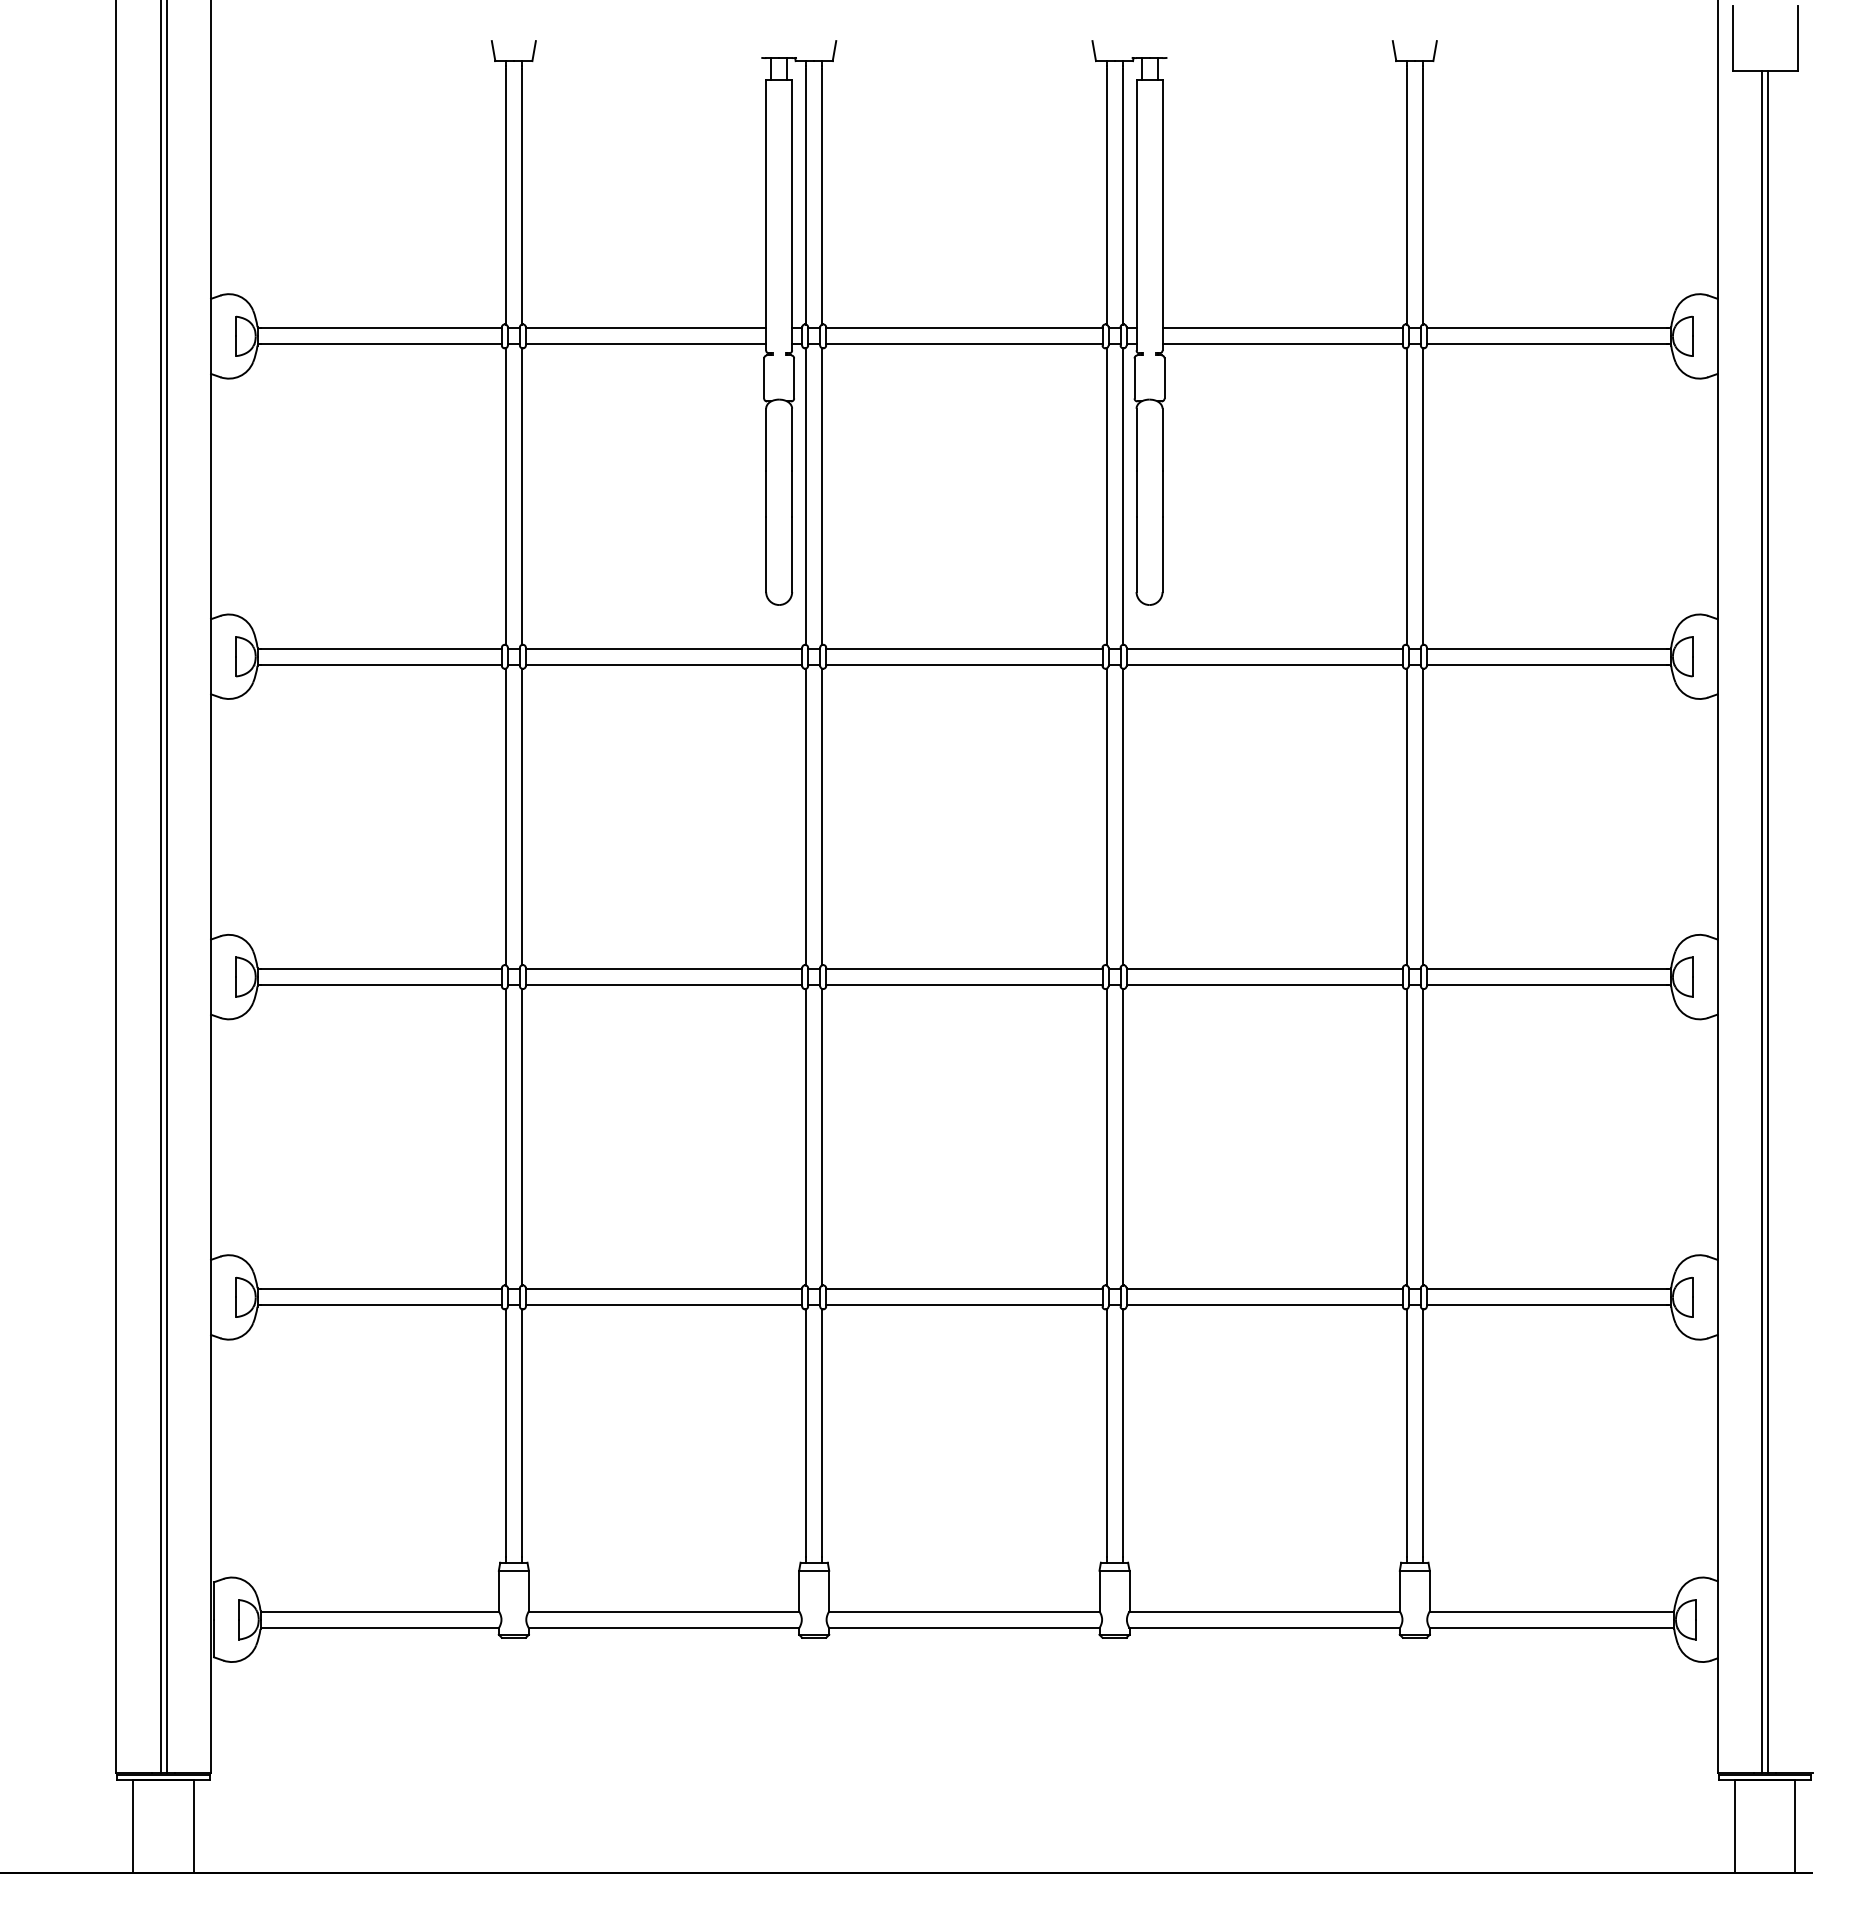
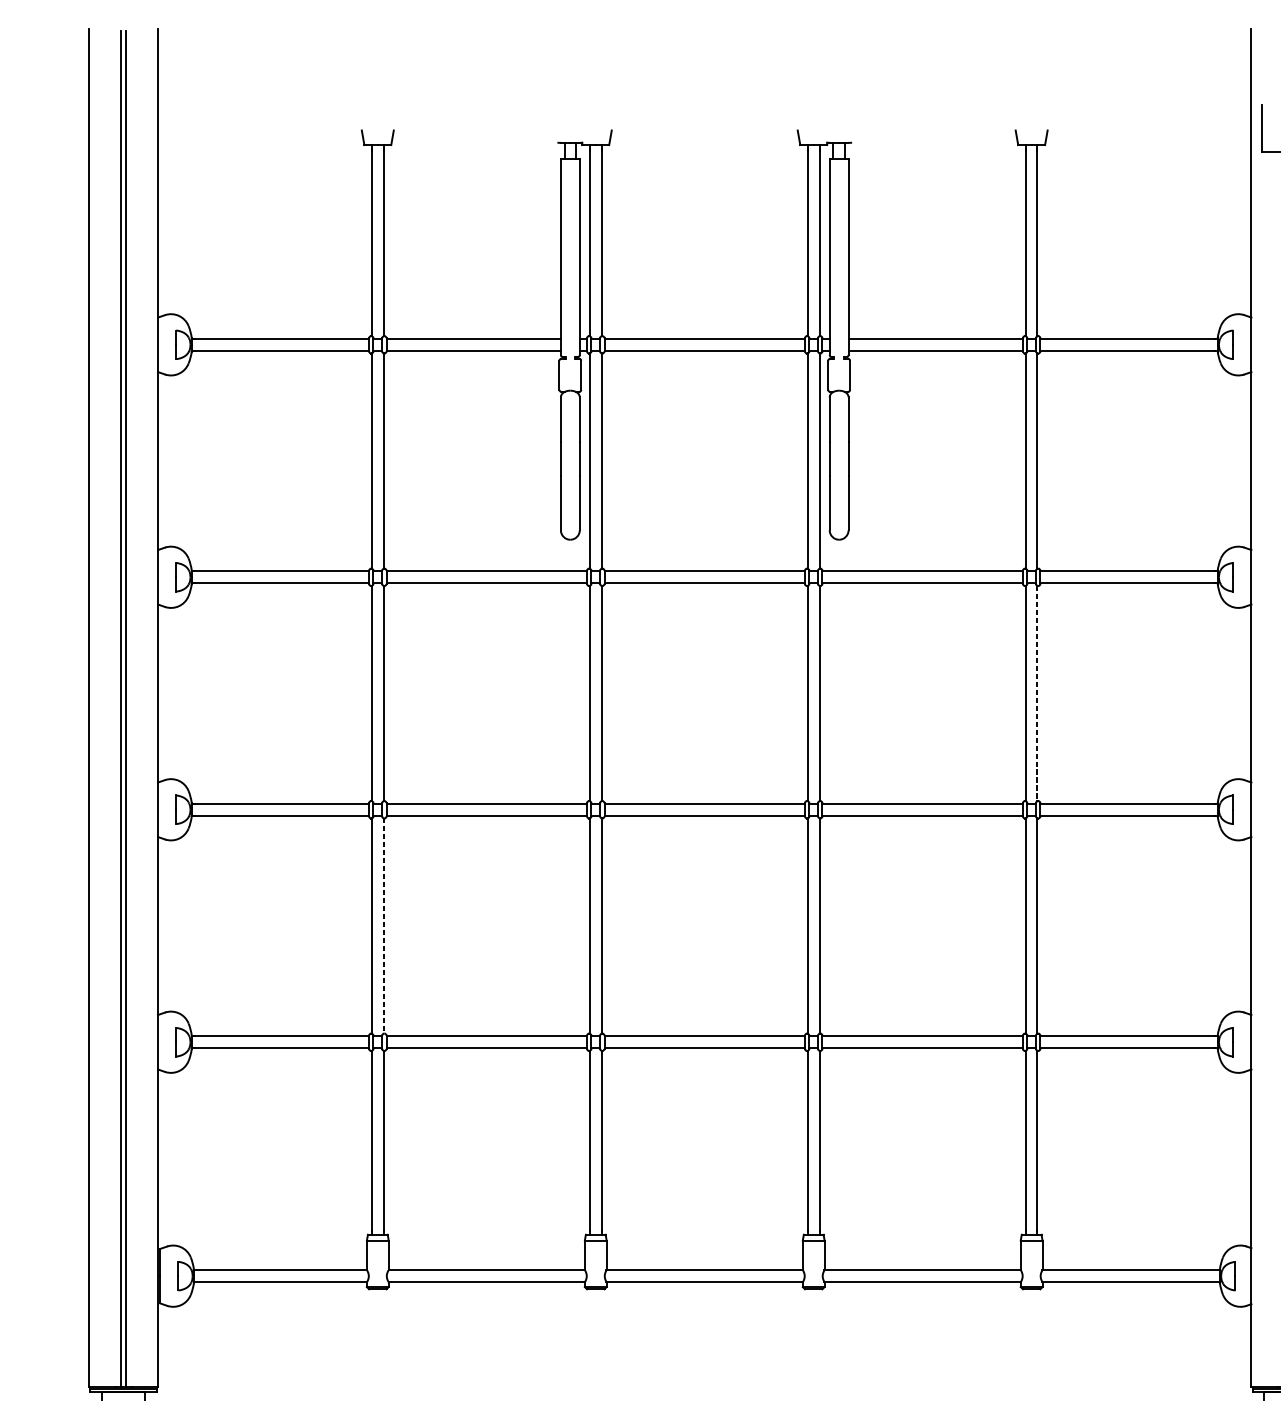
line: (1422, 817) -> (1037, 693), solid -> dashed
line: (521, 1137) -> (383, 926), solid -> dashed

